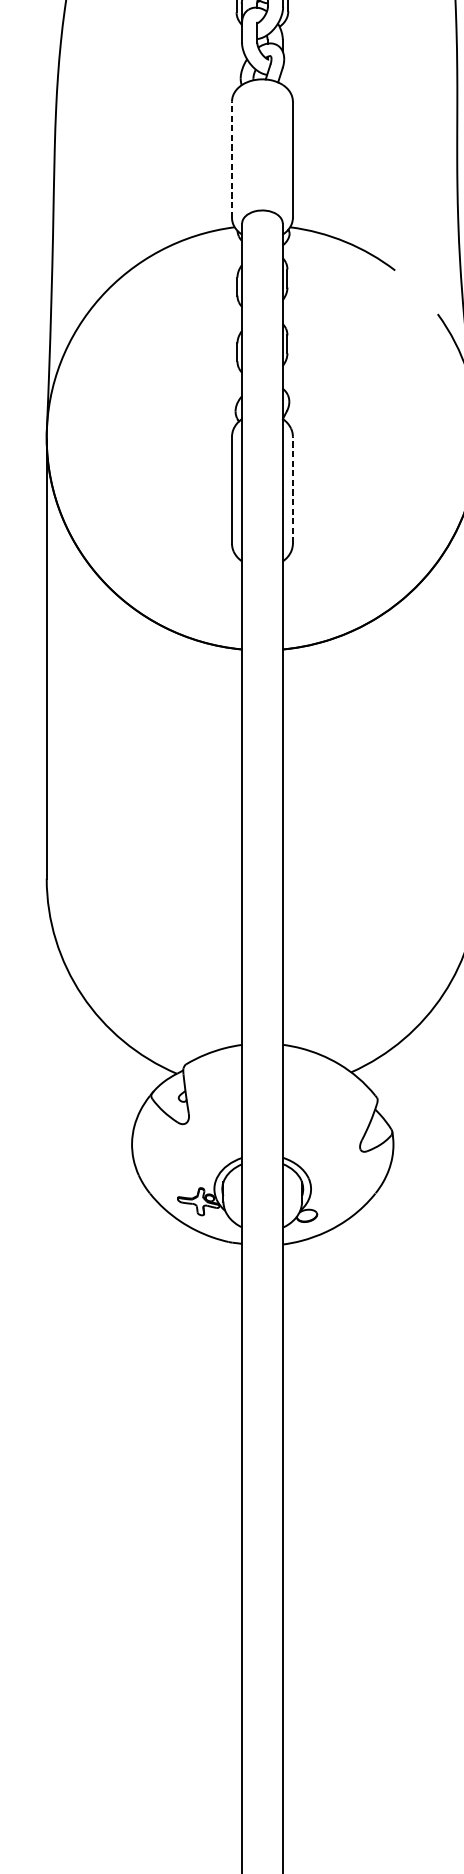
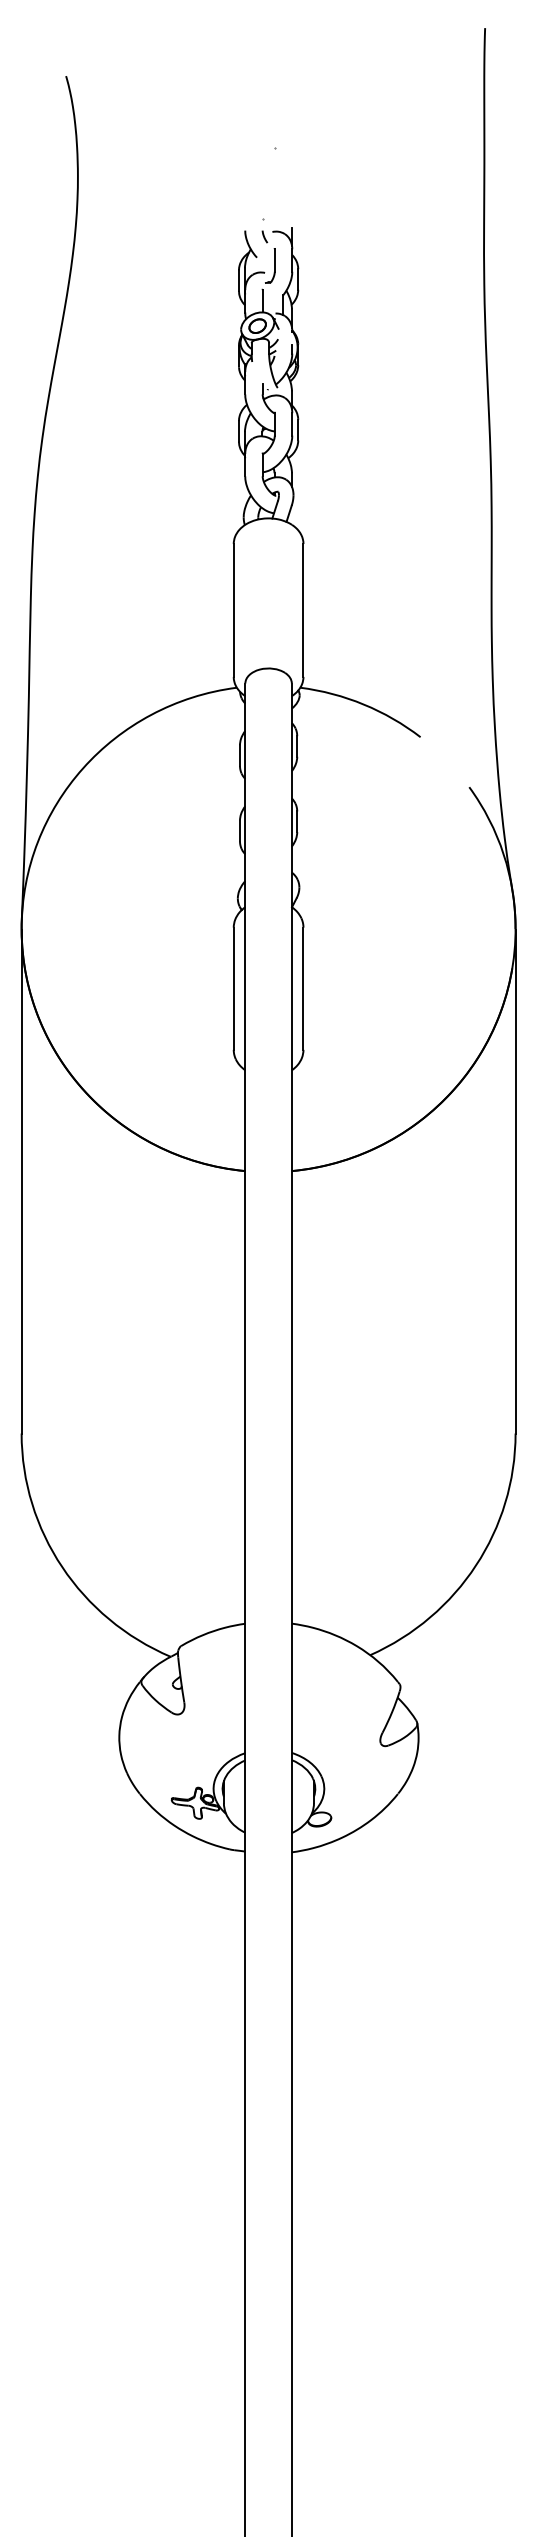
line: (231, 158) -> (233, 609), dashed -> solid
line: (292, 489) -> (303, 988), dashed -> solid

